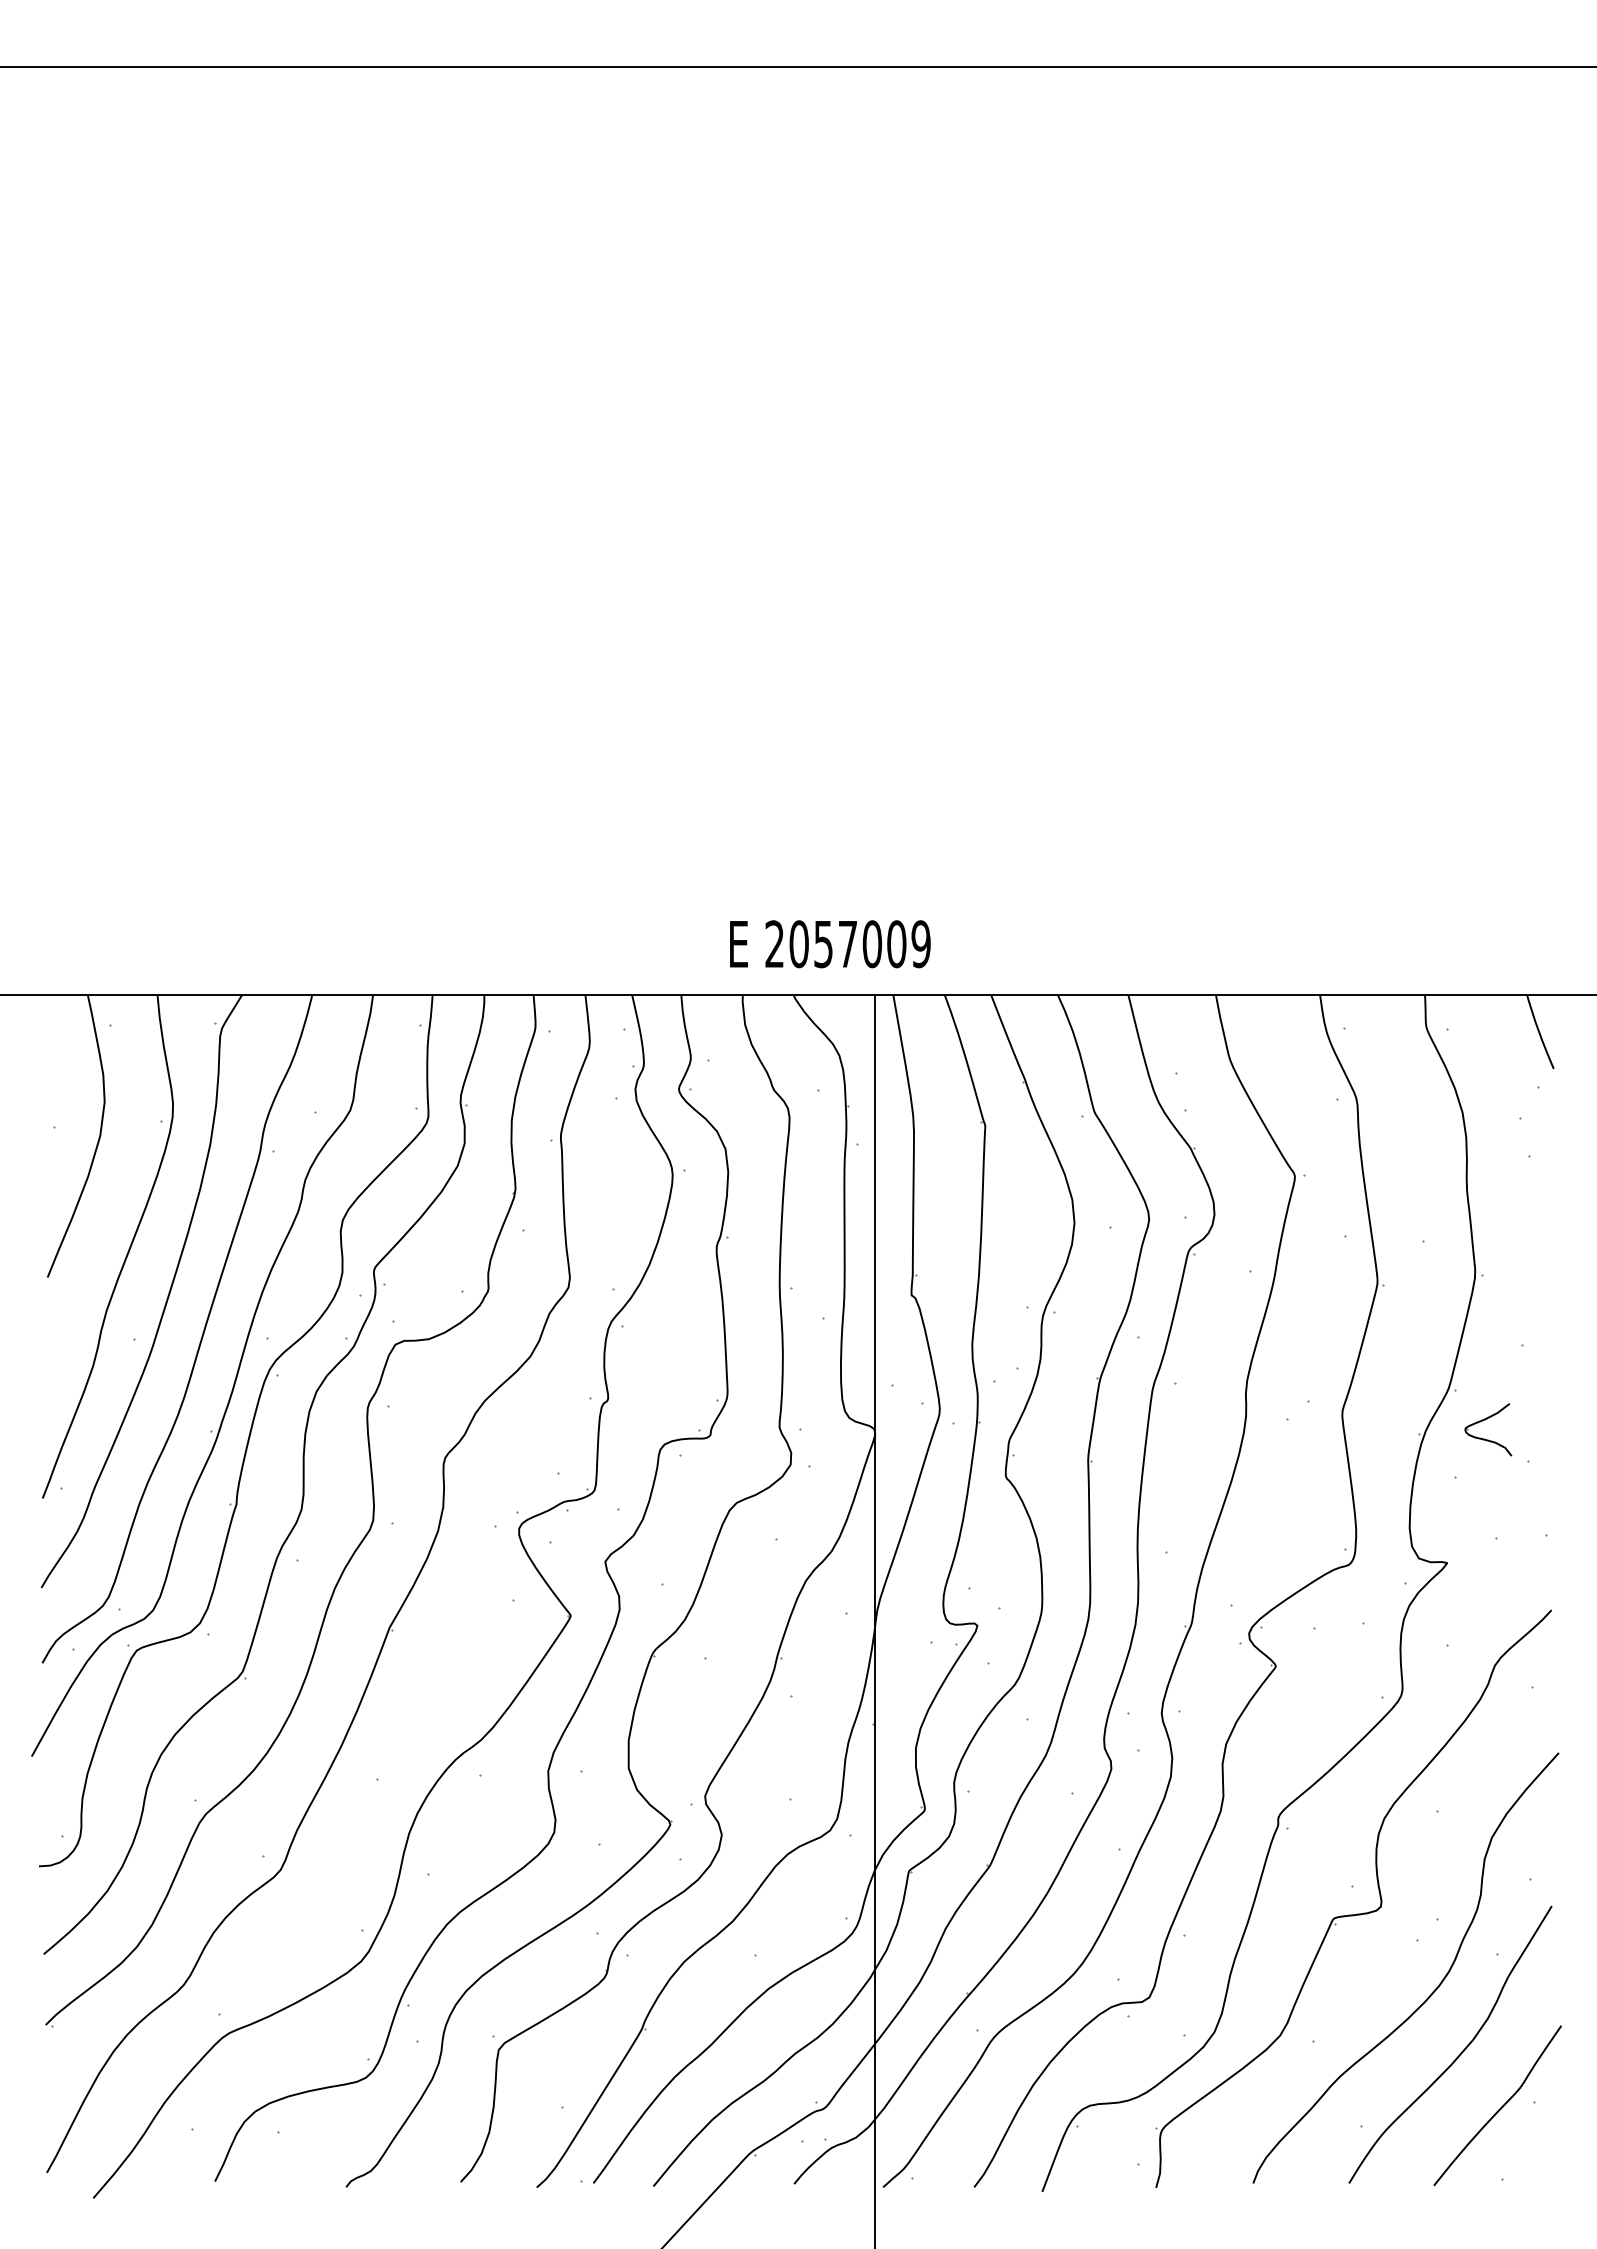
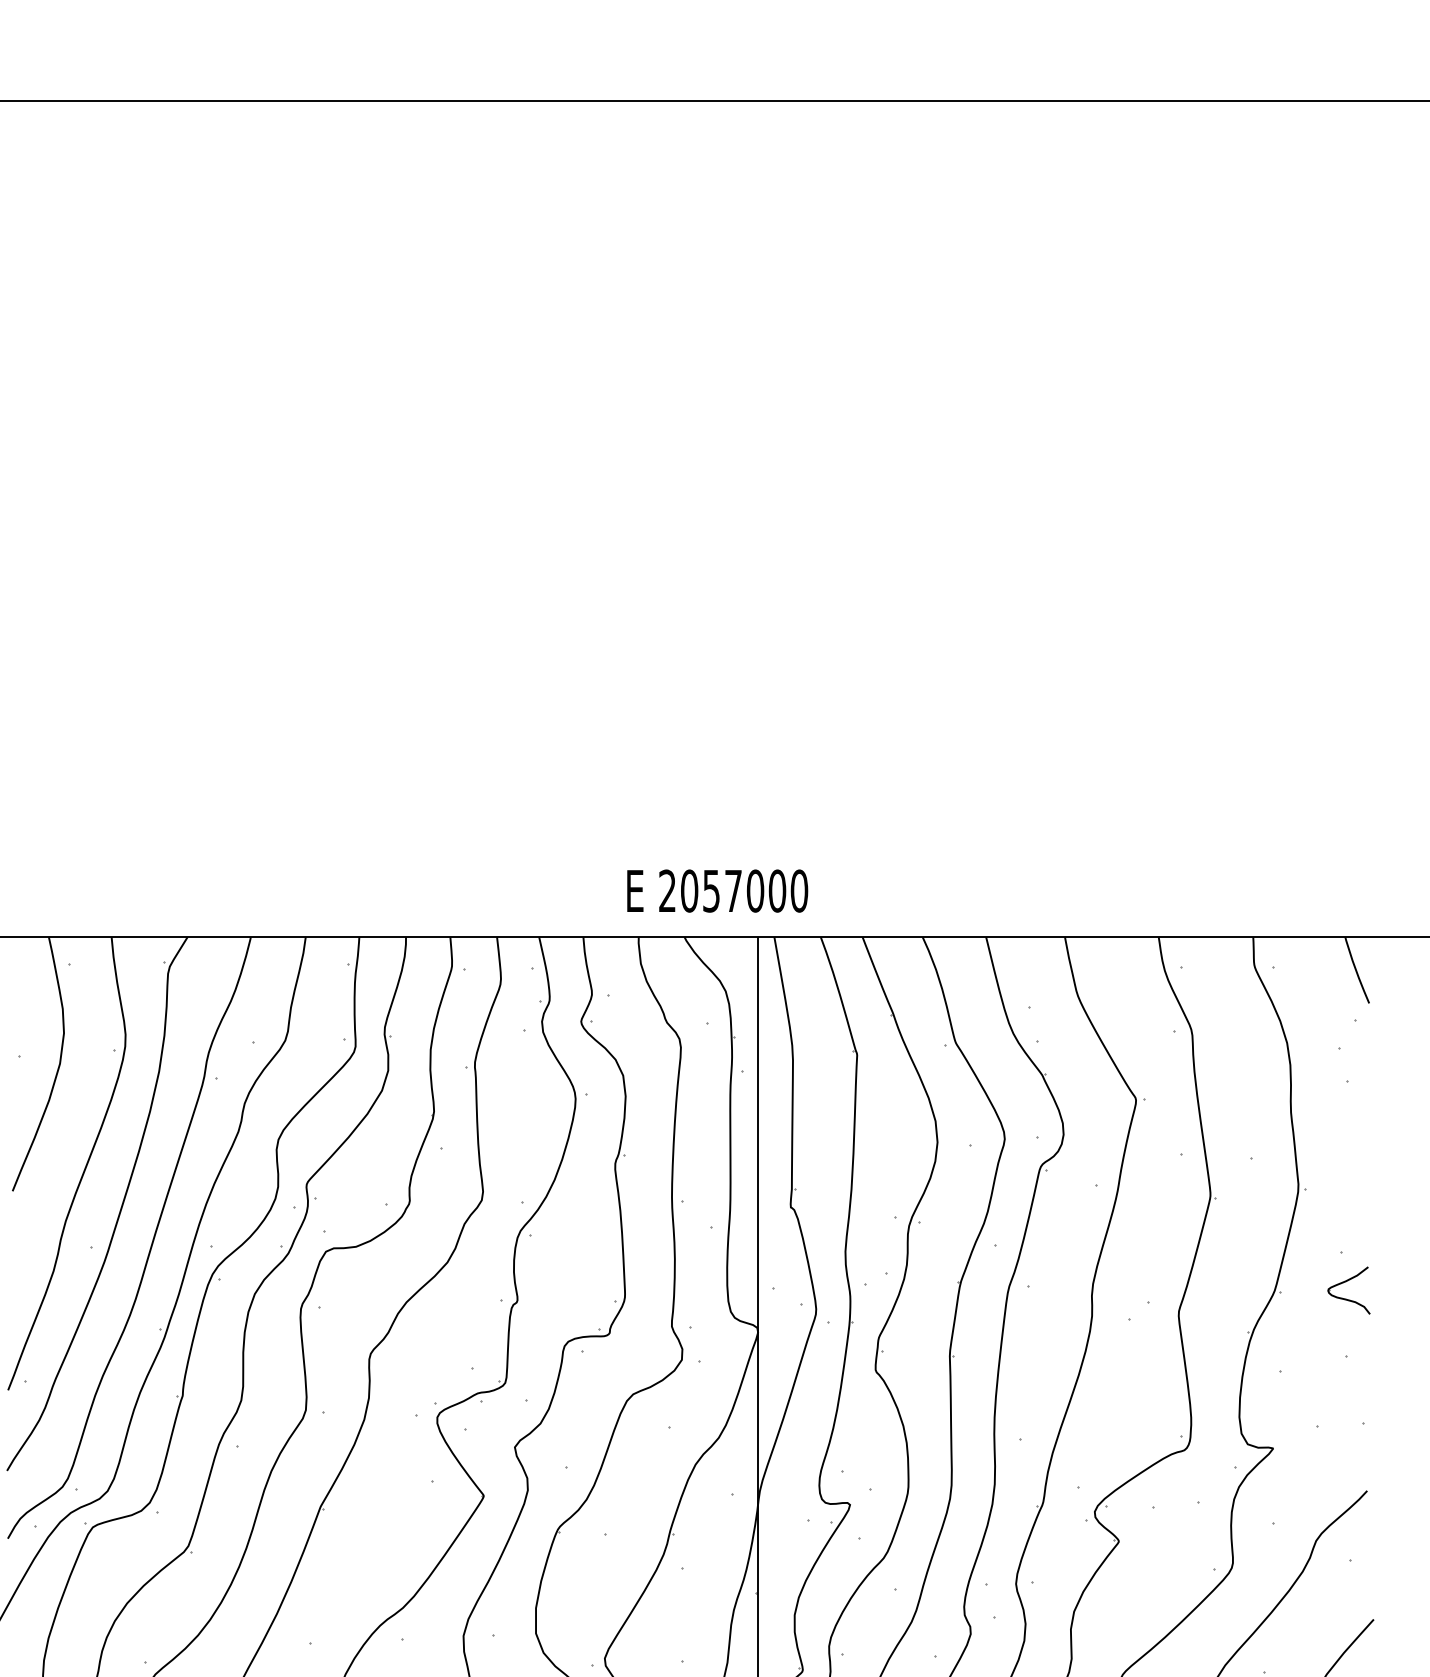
text: (920, 944) -> (798, 891), 2057009 -> 2057000
part: (1485, 1420) -> (1346, 1282), moved

